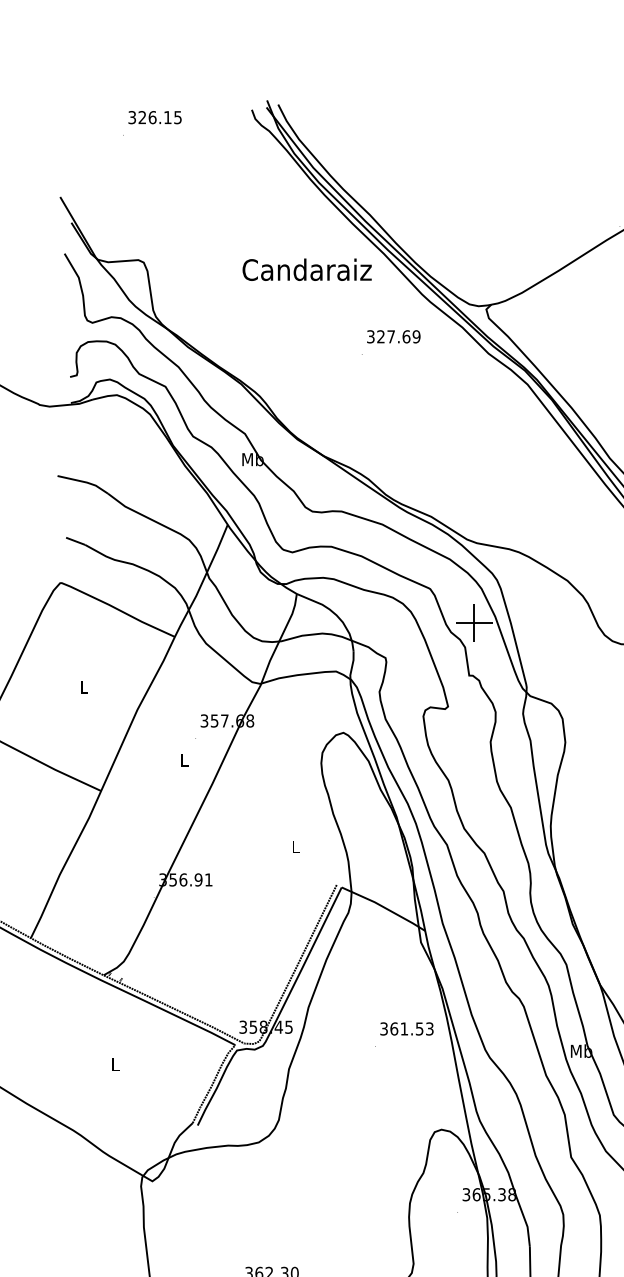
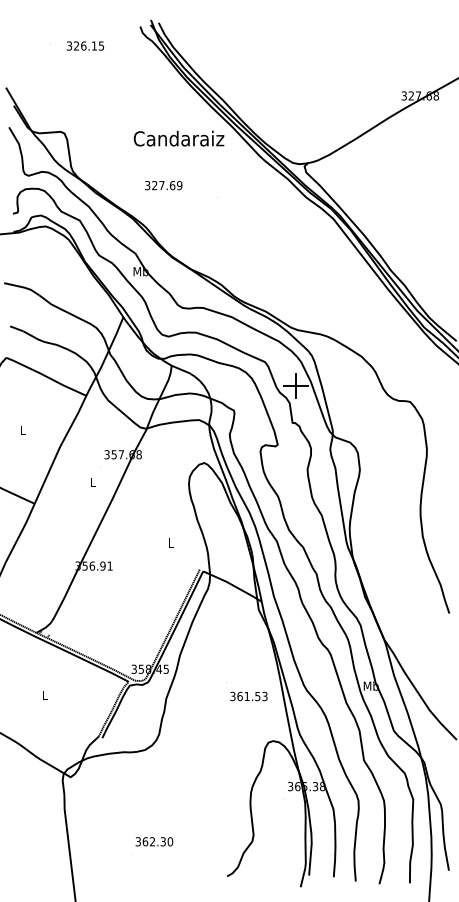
text: (155, 116) -> (85, 45), moved
text: (393, 336) -> (163, 185), moved
text: (406, 1028) -> (248, 696), moved

